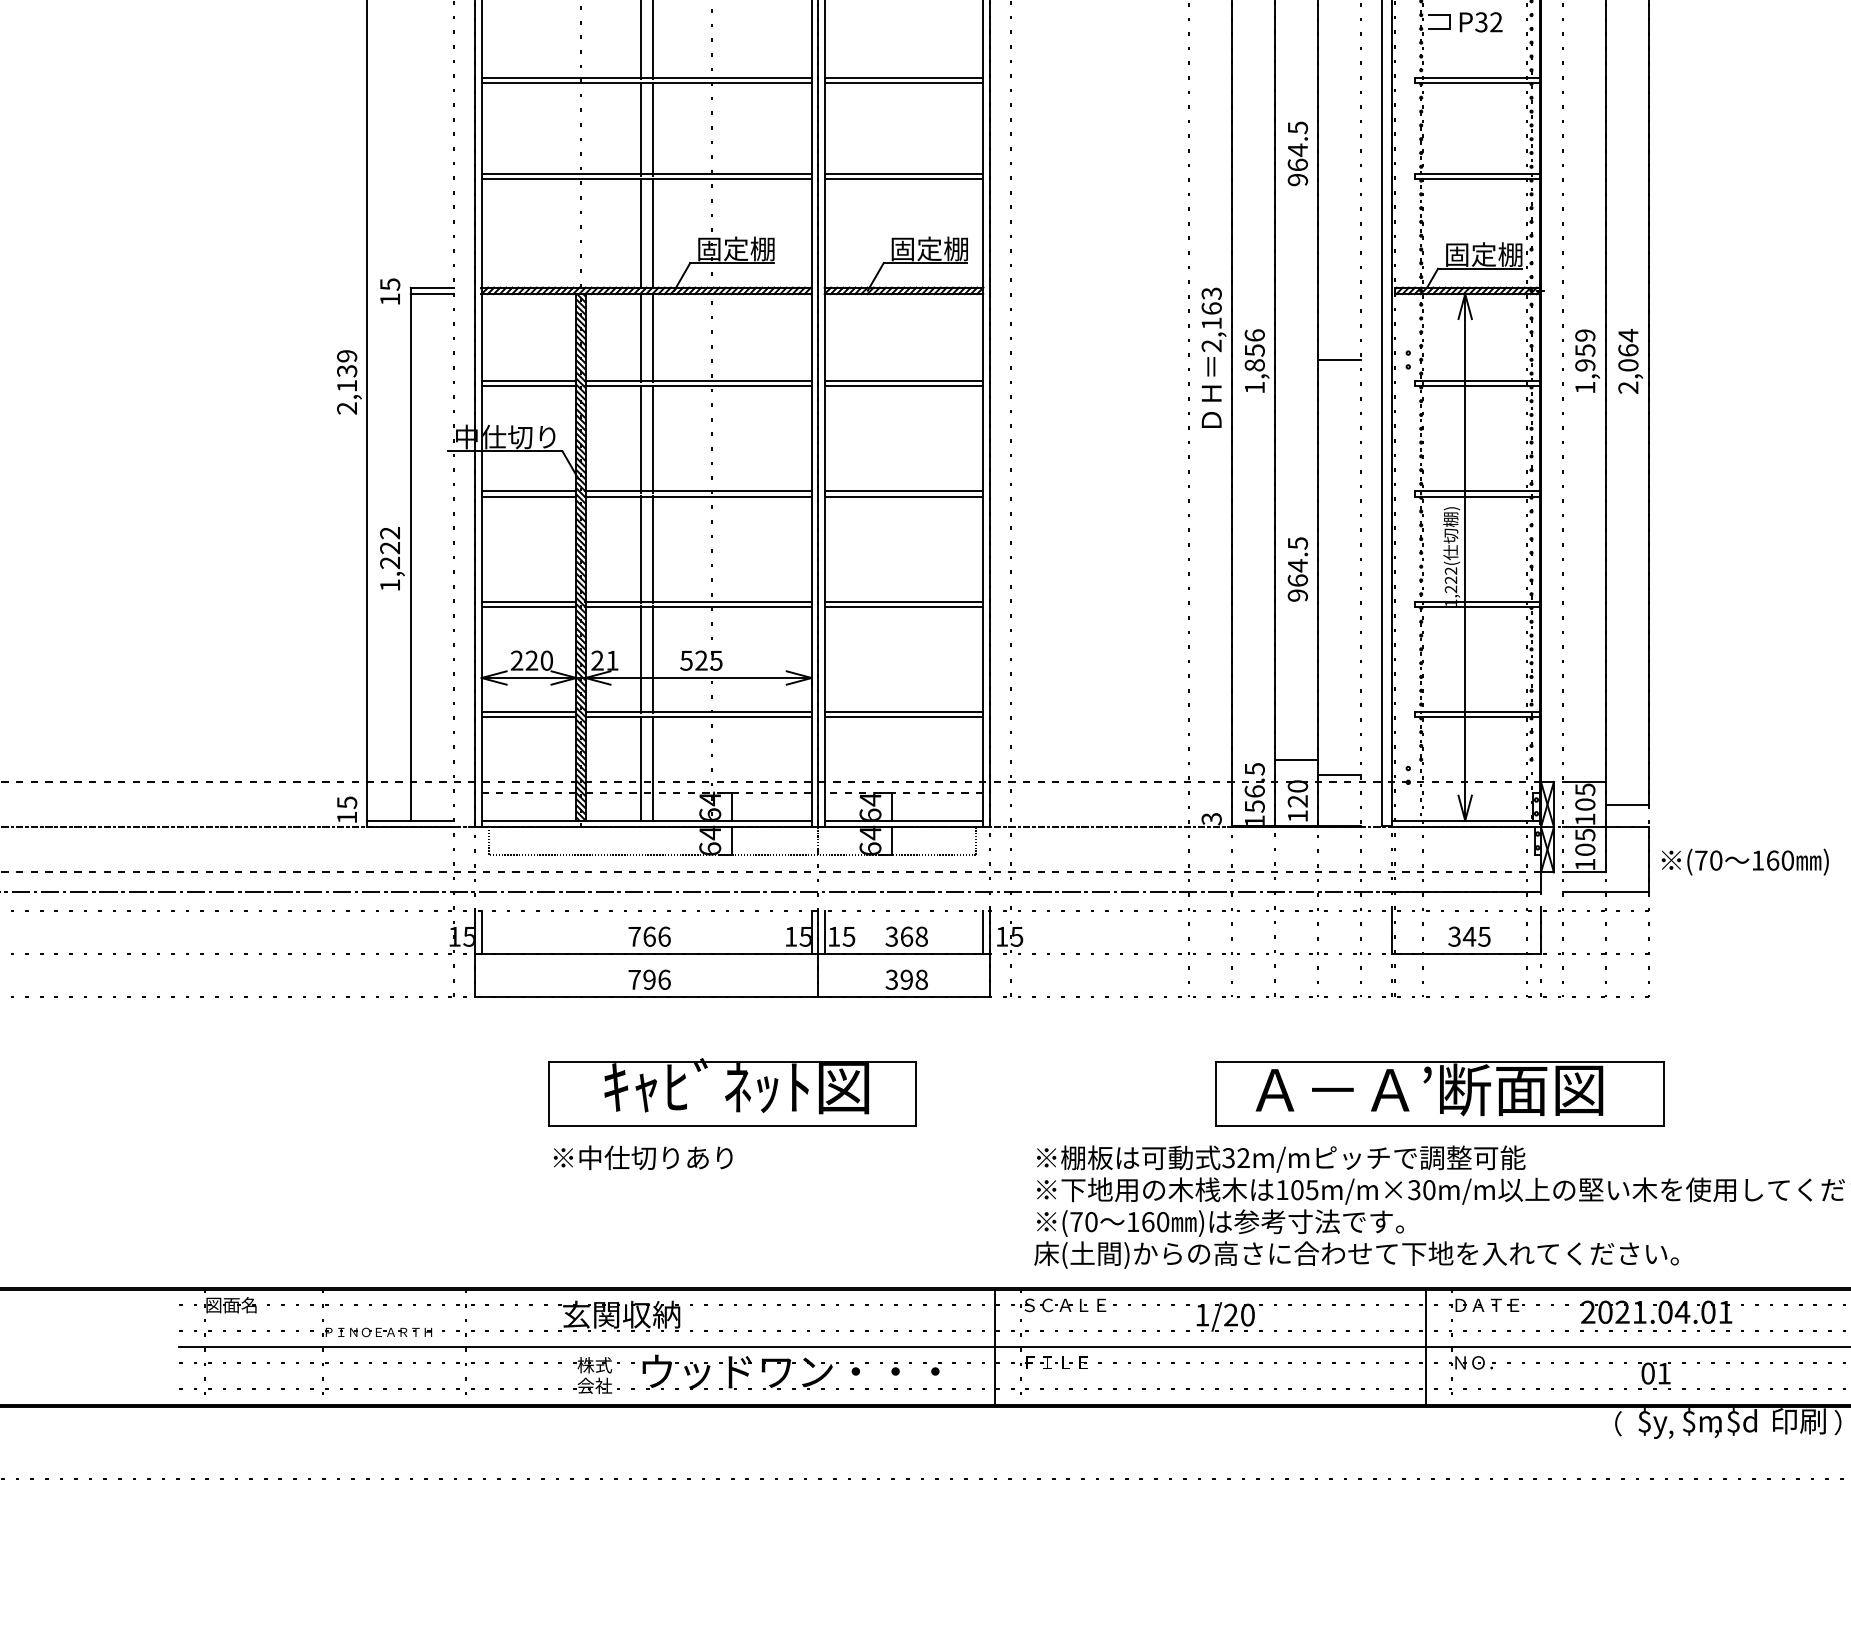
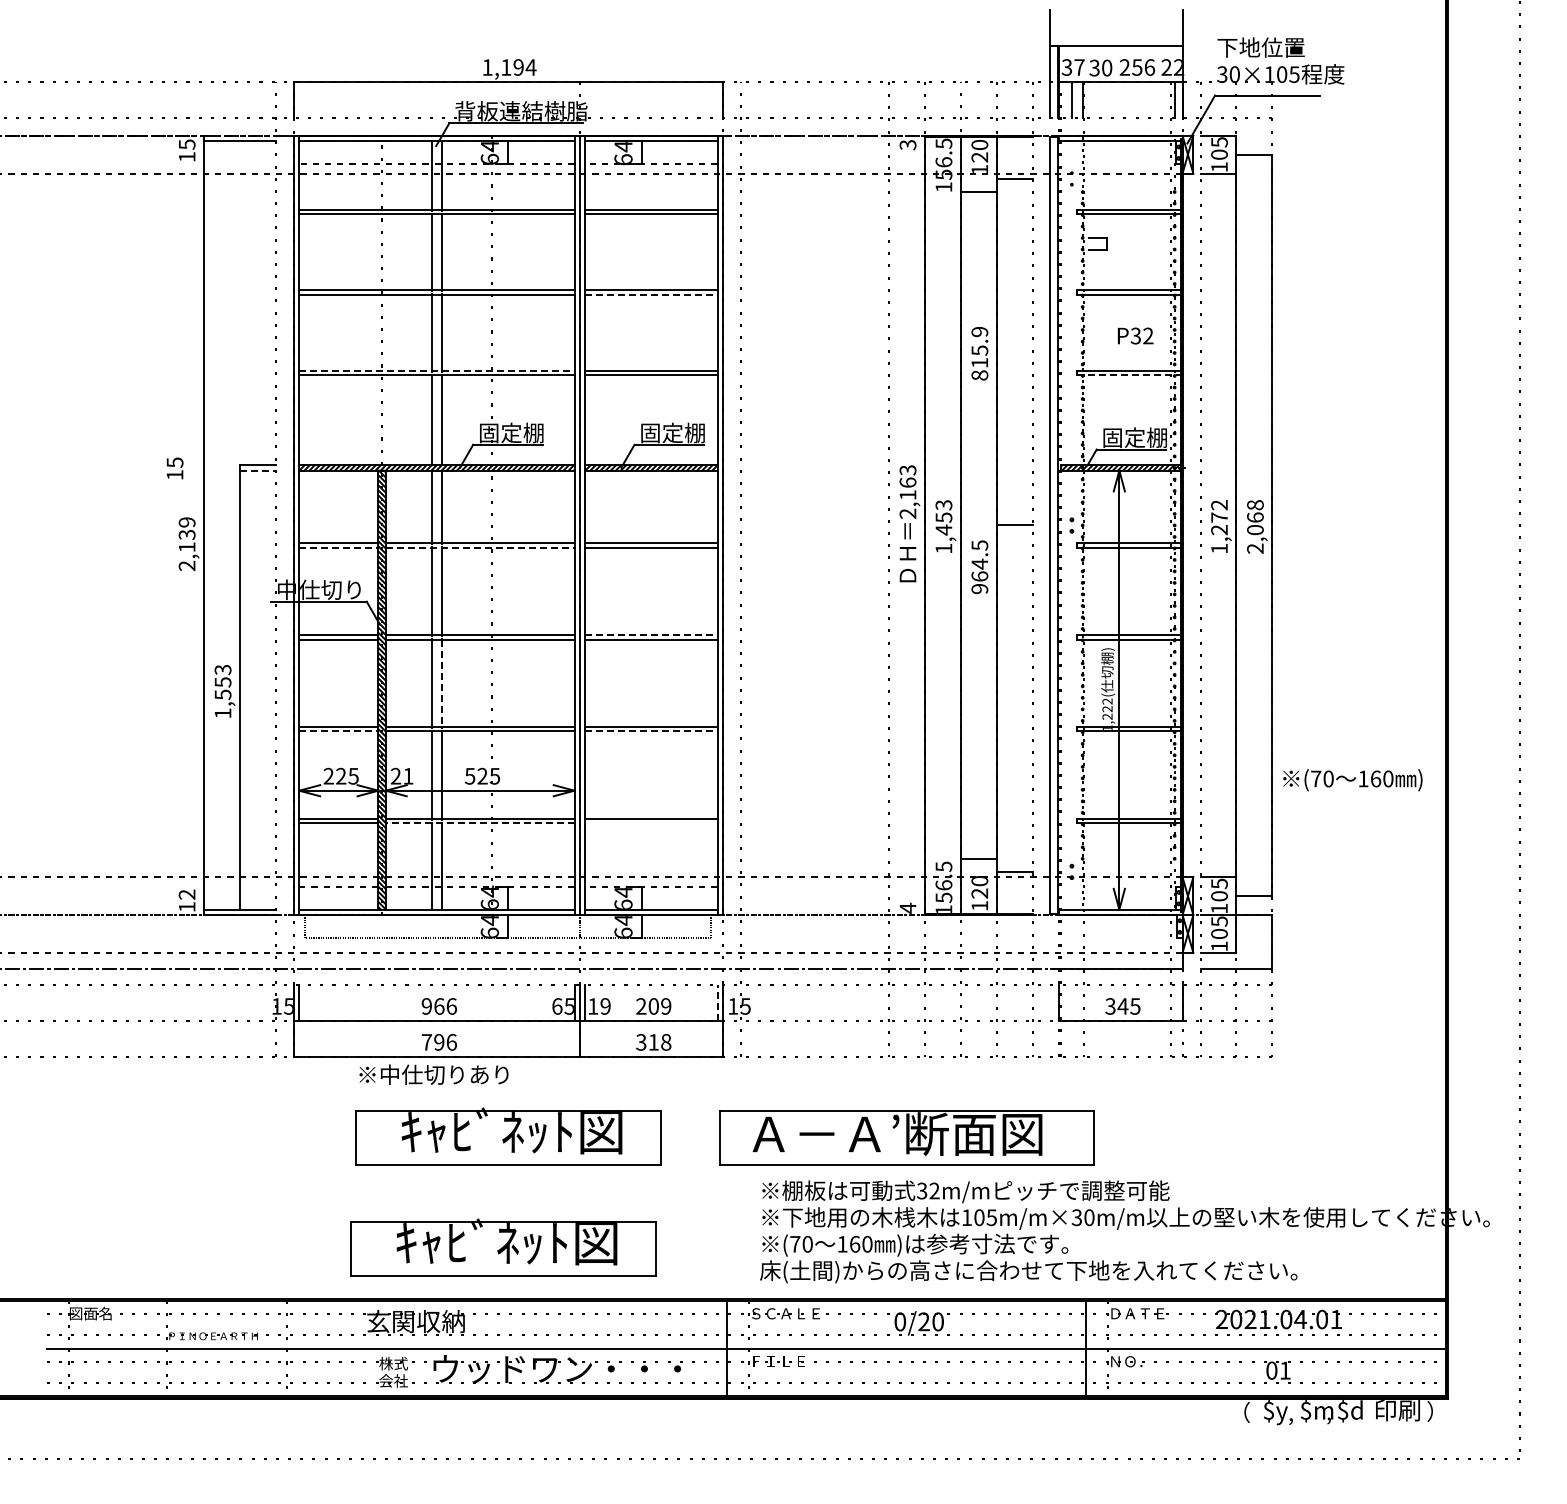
text: (1480, 21) -> (1135, 335), moved
line: (904, 82) -> (651, 294), solid -> dashed
text: (1297, 153) -> (979, 353), 964.5 -> 815.9
line: (646, 173) -> (436, 370), solid -> dashed
line: (1477, 179) -> (1129, 375), solid -> dashed
text: (389, 291) -> (174, 468), moved
line: (432, 293) -> (258, 470), solid -> dashed
text: (1628, 334) -> (1255, 504), 2,064 -> 2,068
text: (1254, 350) -> (943, 517), 1,856 -> 1,453
text: (1585, 350) -> (1219, 517), 1,959 -> 1,272
line: (529, 386) -> (339, 547), solid -> dashed
line: (698, 386) -> (480, 547), solid -> dashed
line: (904, 491) -> (651, 635), solid -> dashed
text: (389, 548) -> (222, 682), 1,222 -> 1,553
line: (652, 549) -> (441, 683), solid -> dashed
text: (1297, 569) -> (979, 567), moved
line: (529, 606) -> (339, 731), solid -> dashed
line: (904, 606) -> (651, 731), solid -> dashed
text: (546, 659) -> (353, 775), 220 -> 225
line: (697, 717) -> (479, 823), solid -> dashed
line: (904, 717) -> (651, 823), removed
text: (346, 802) -> (186, 894), 15 -> 12
text: (1211, 818) -> (907, 907), 3 -> 4
text: (1744, 862) -> (1352, 780), moved
line: (983, 932) -> (717, 1002), solid -> dashed
text: (634, 936) -> (426, 1006), 766 -> 966
text: (791, 936) -> (557, 1006), 15 -> 65
text: (848, 936) -> (605, 1006), 15 -> 19
text: (906, 936) -> (653, 1006), 368 -> 209
text: (906, 979) -> (653, 1042), 398 -> 318
part: (1440, 1093) -> (906, 1137), moved
text: (642, 1157) -> (433, 1074), moved
part: (726, 1225) -> (503, 1247), added
text: (1202, 1314) -> (900, 1321), 1/20 -> 0/20

